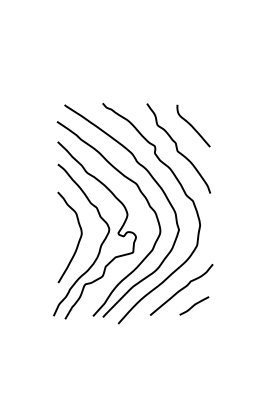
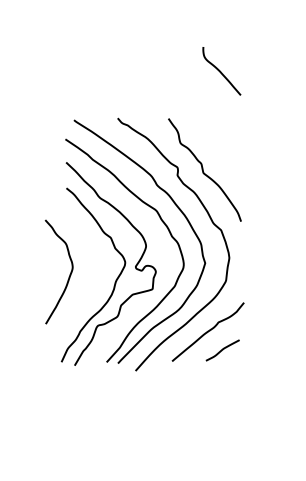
curve: (193, 126) -> (221, 71), moved
curve: (78, 239) -> (69, 274), moved

